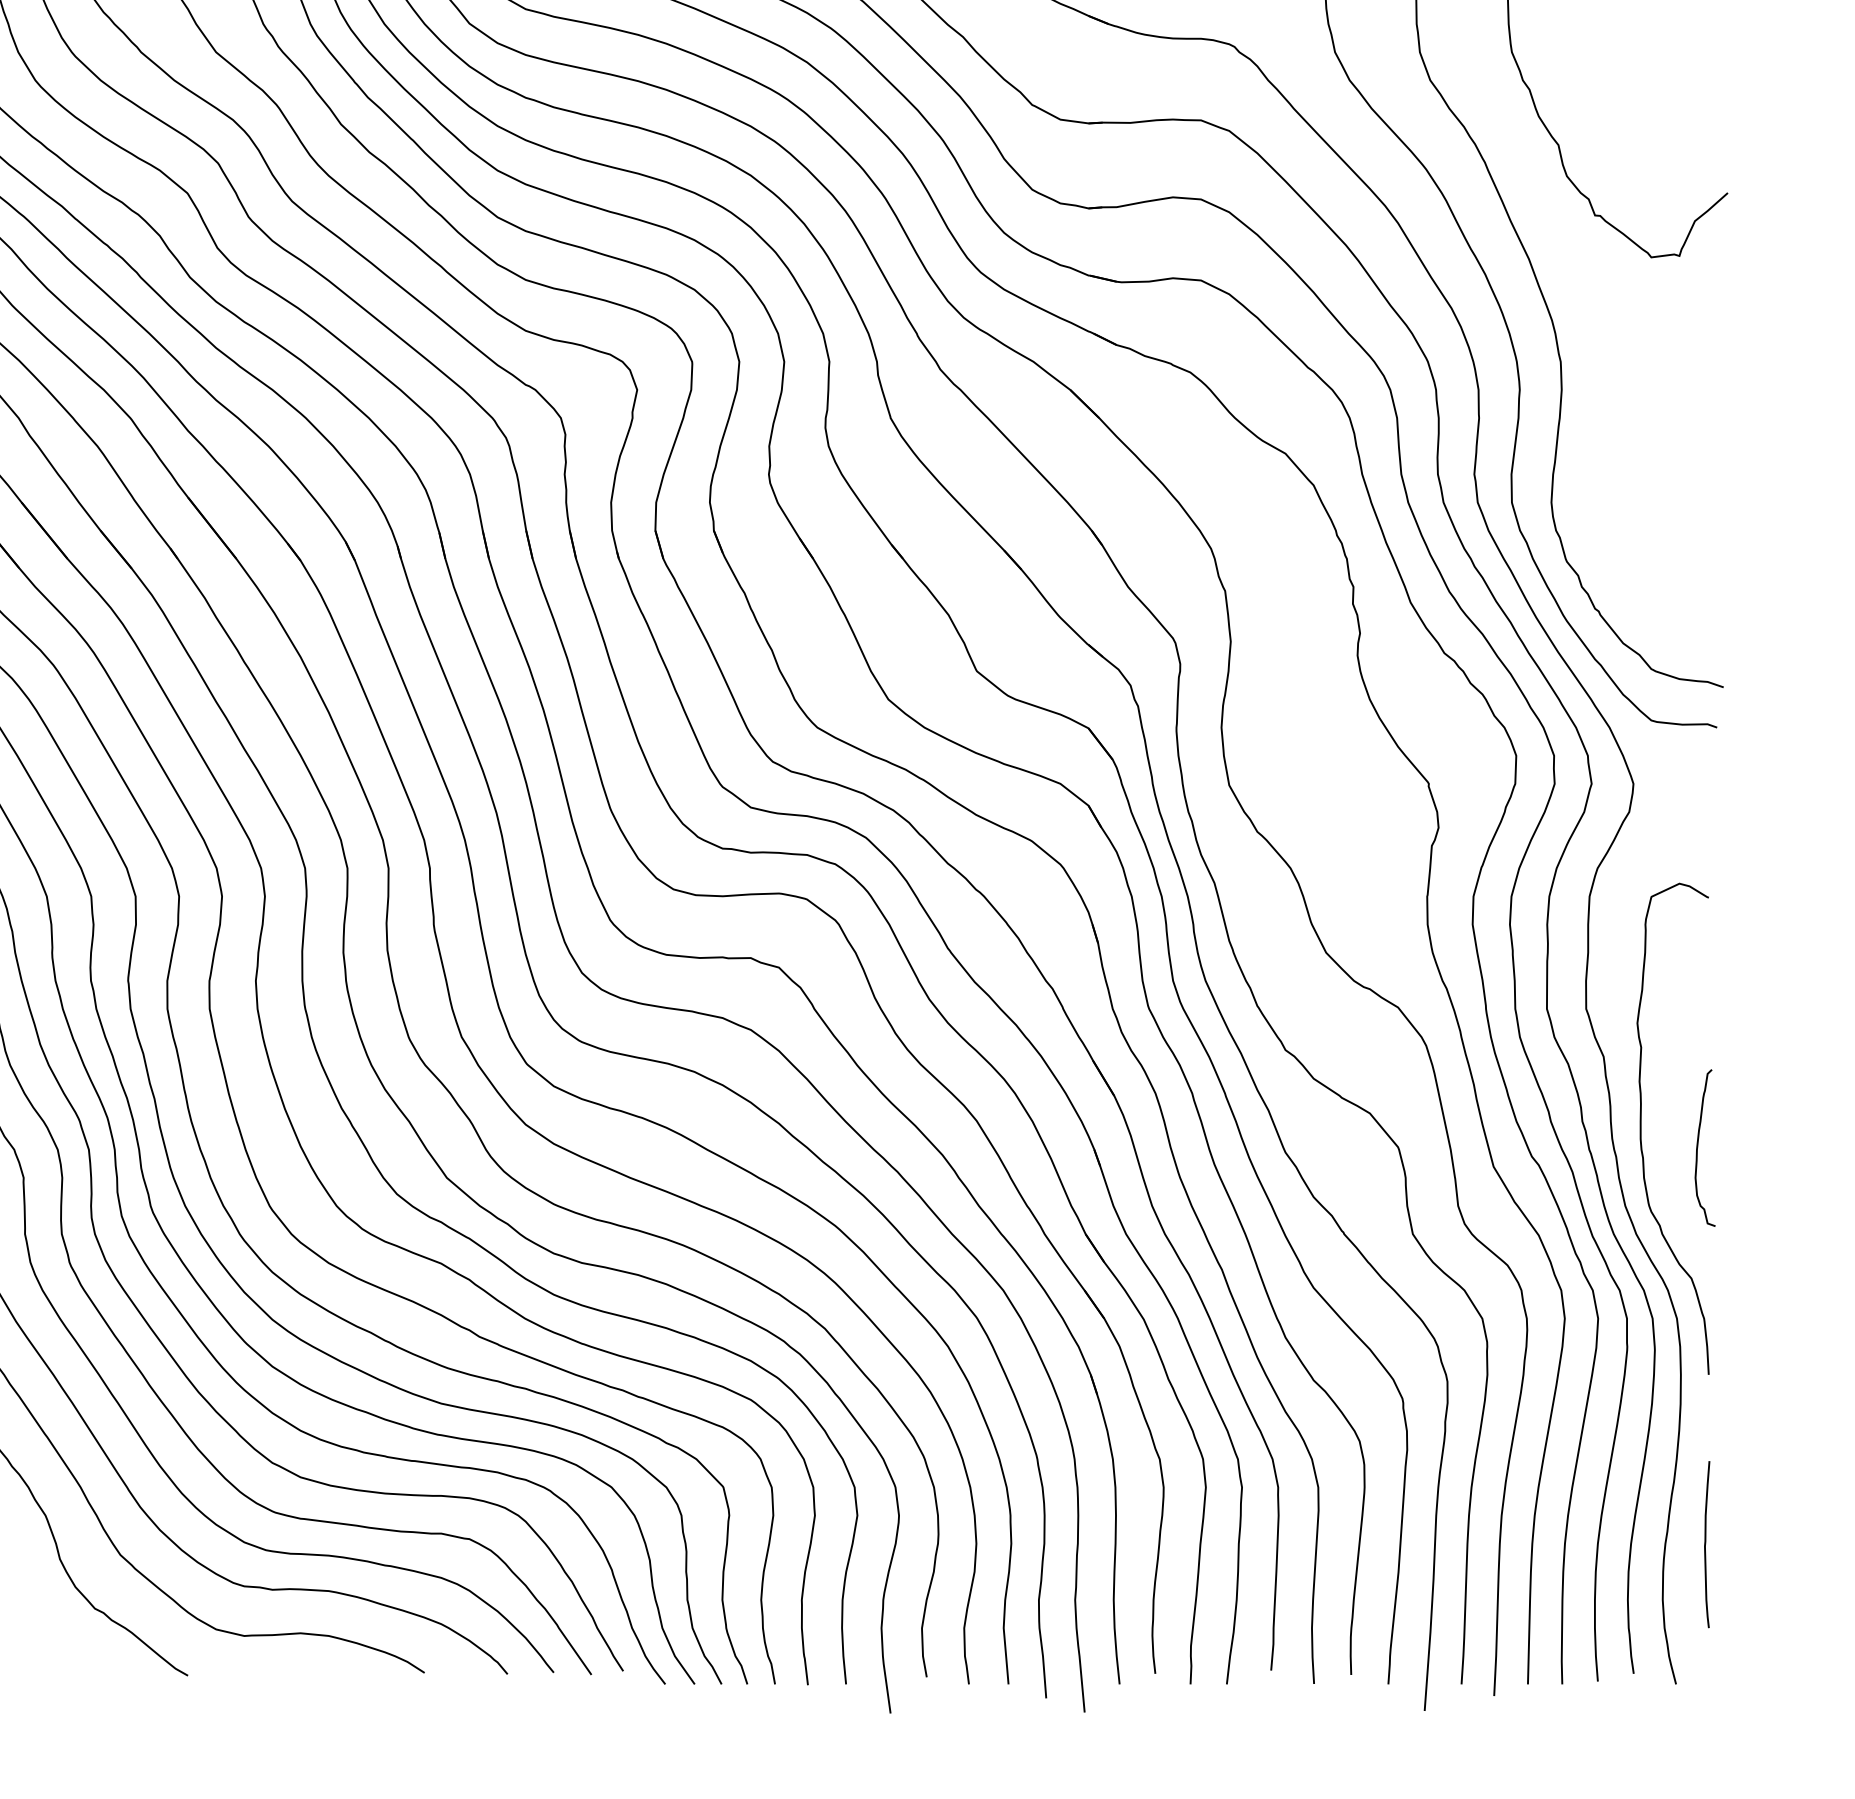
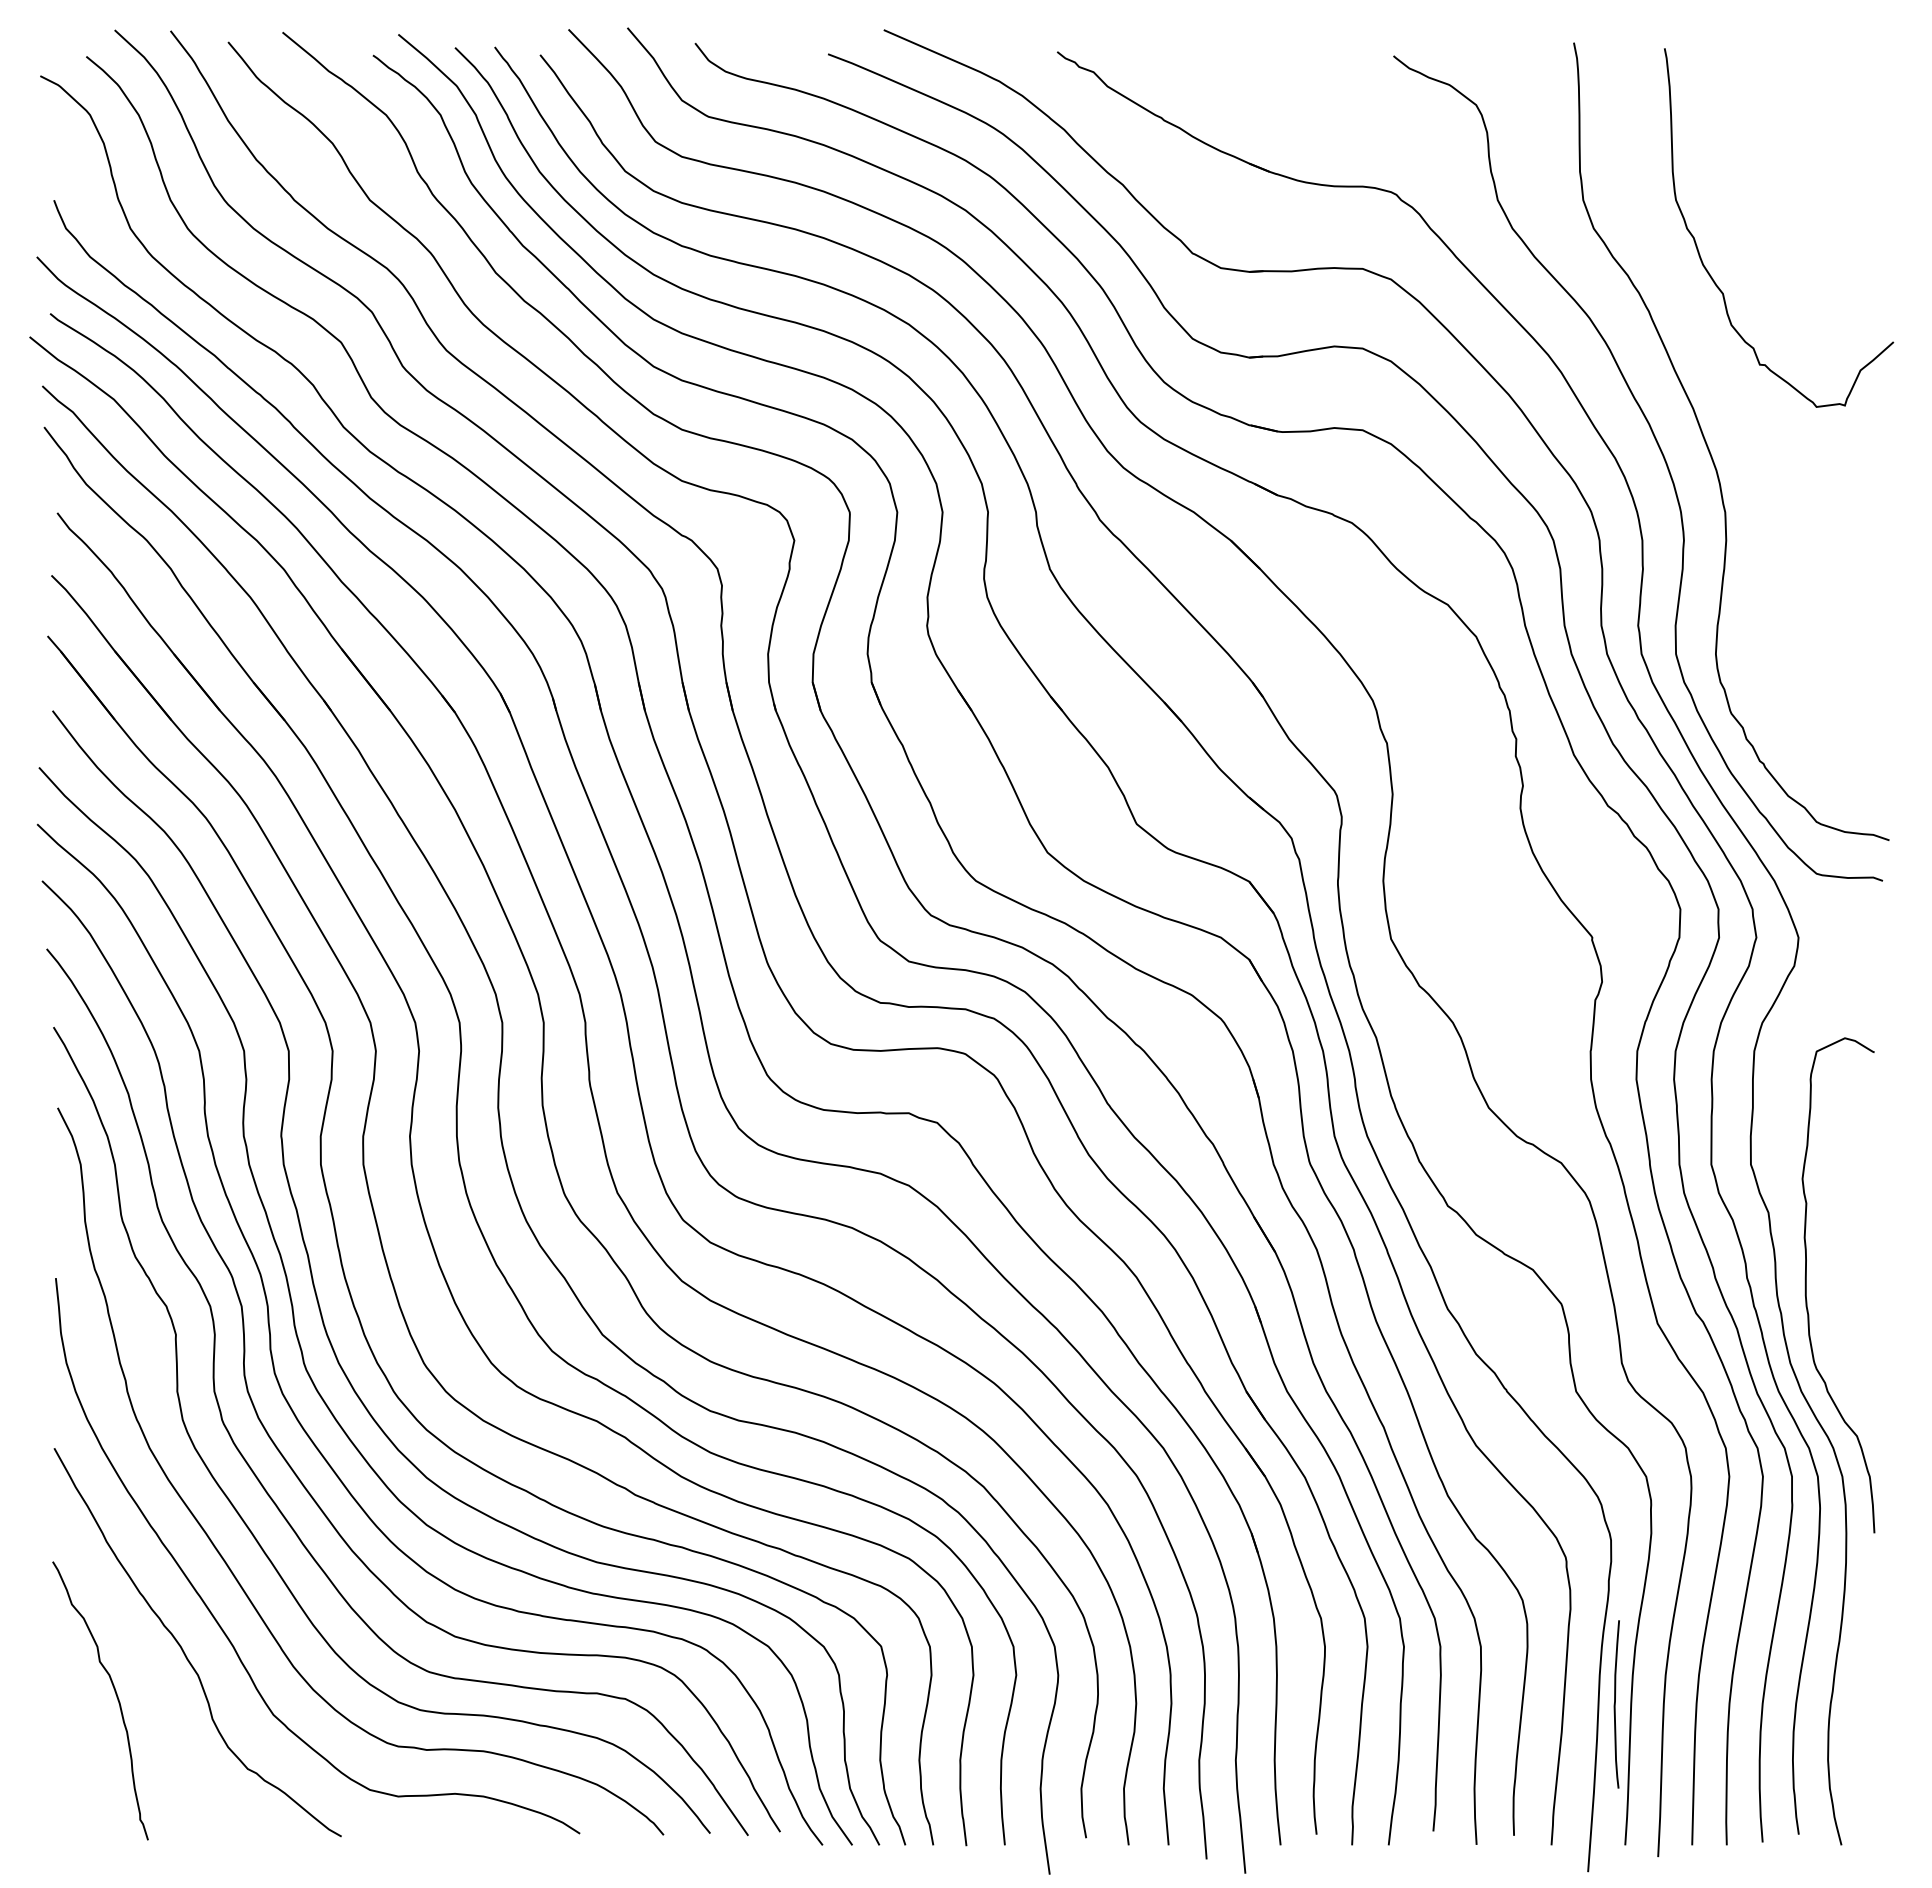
curve: (1697, 1147) -> (1863, 1304), removed
curve: (1705, 1544) -> (1615, 1704), moved

